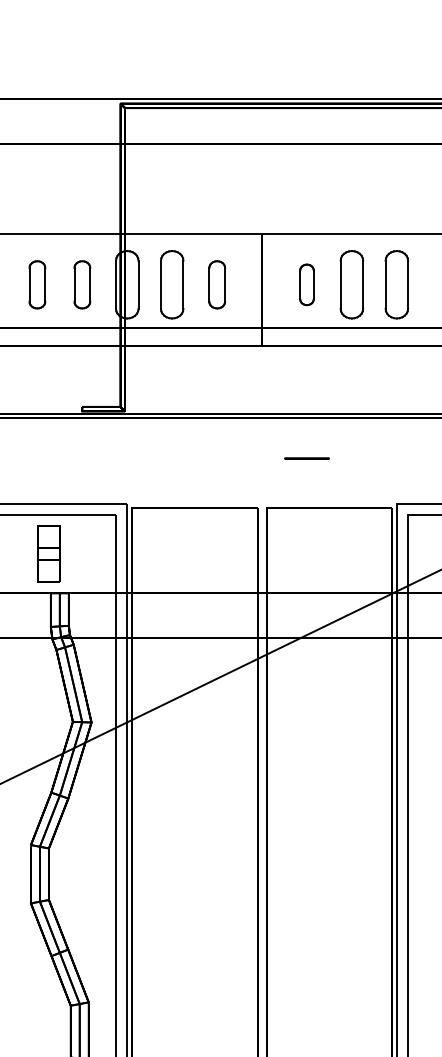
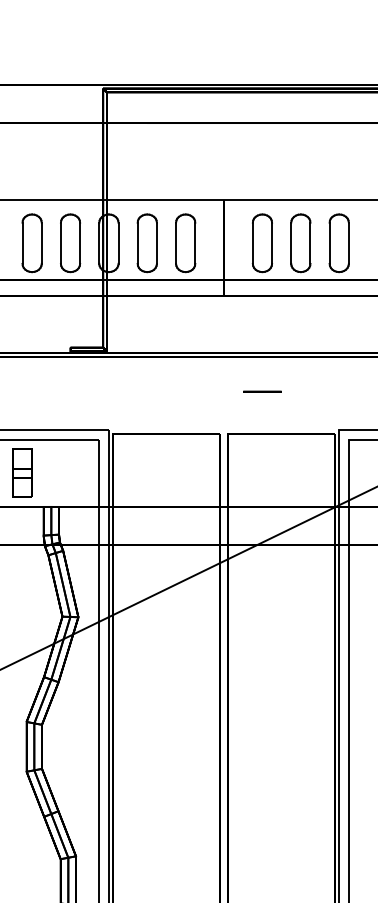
part: (37, 284) -> (32, 243), size x1.43
part: (82, 284) -> (70, 243), size x1.43
part: (217, 284) -> (186, 243), size x1.43
part: (306, 284) -> (262, 243), size x1.67
part: (48, 553) -> (21, 472), moved

